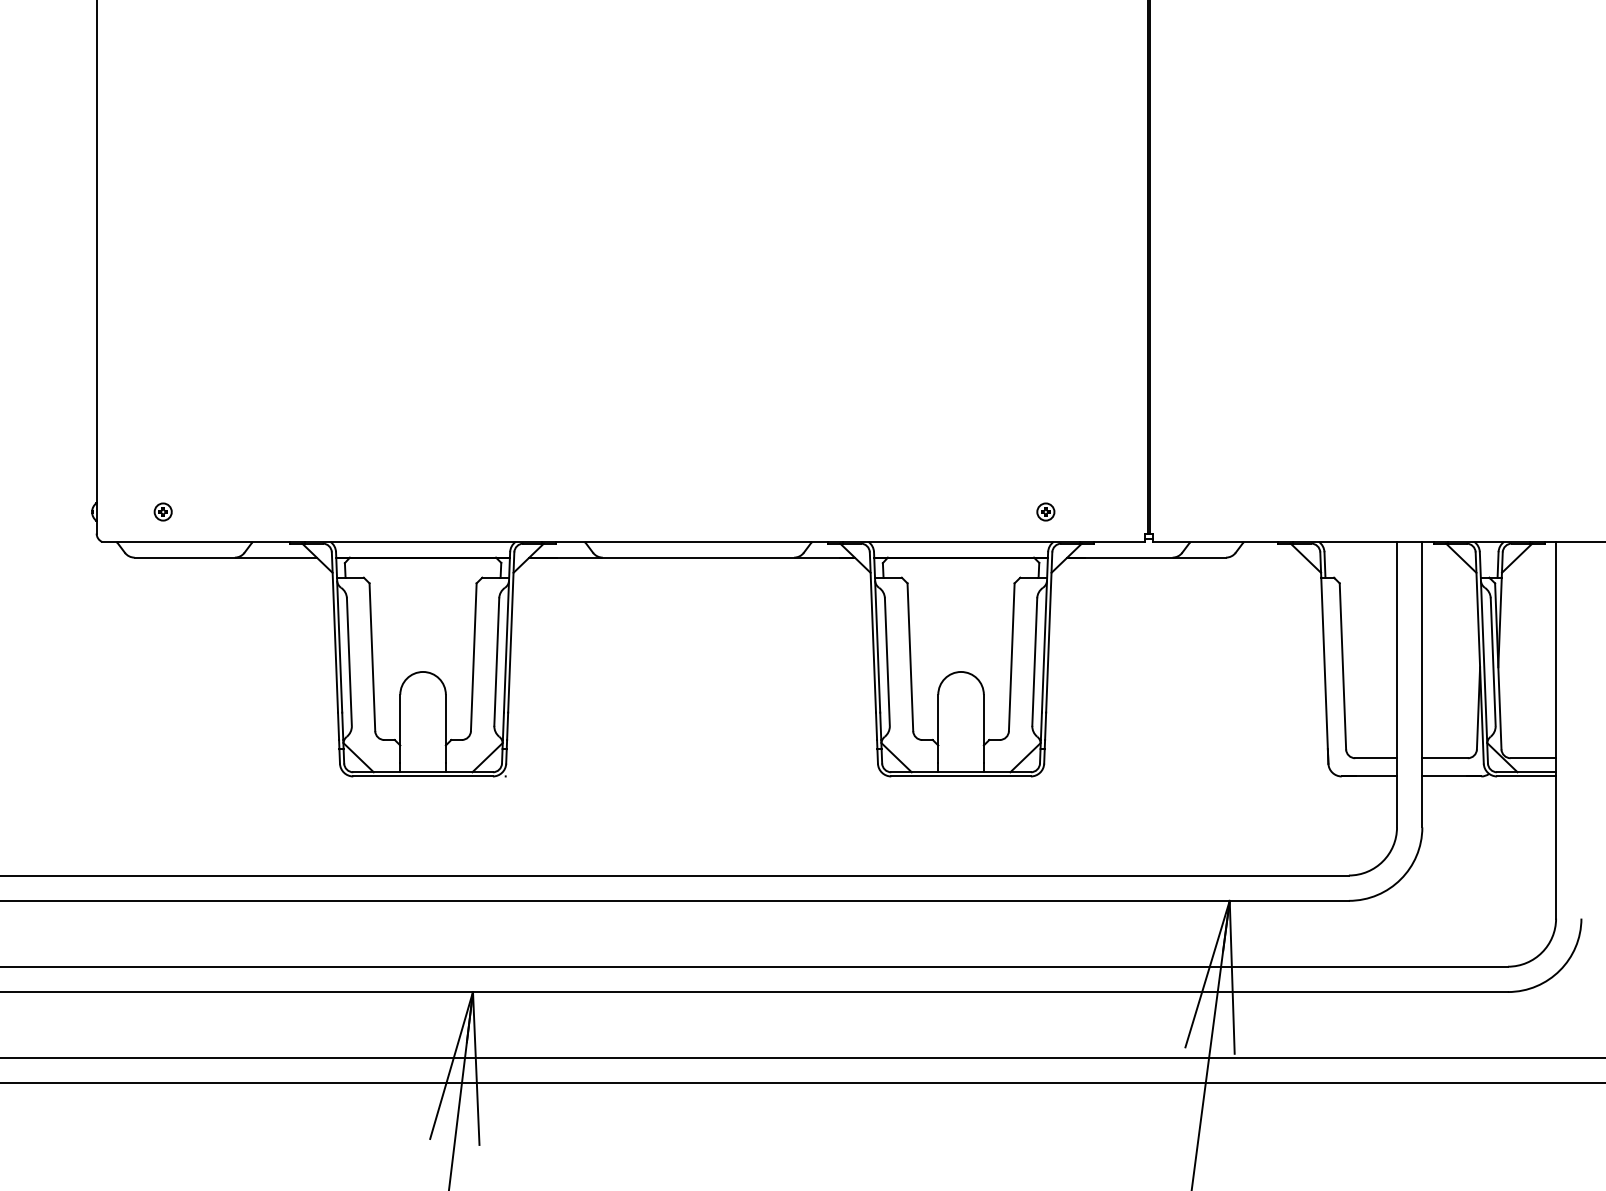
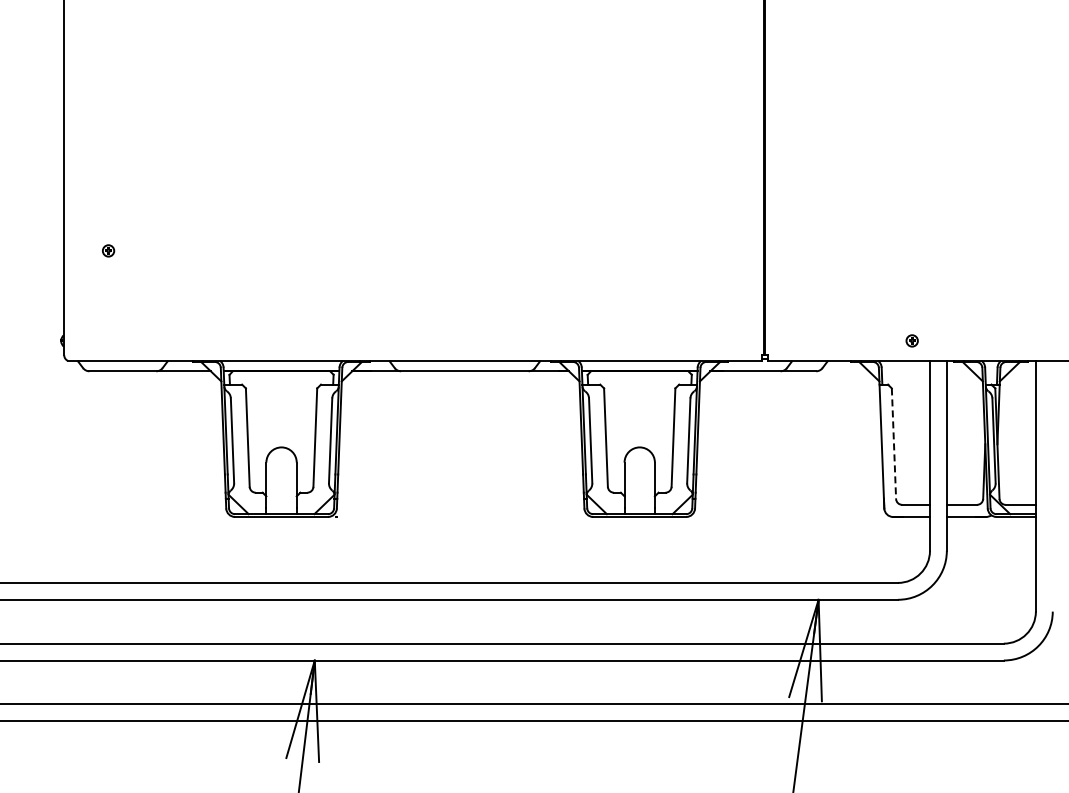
part: (163, 511) -> (108, 250), moved
part: (1044, 511) -> (911, 340), moved
line: (1342, 667) -> (893, 444), solid -> dashed

